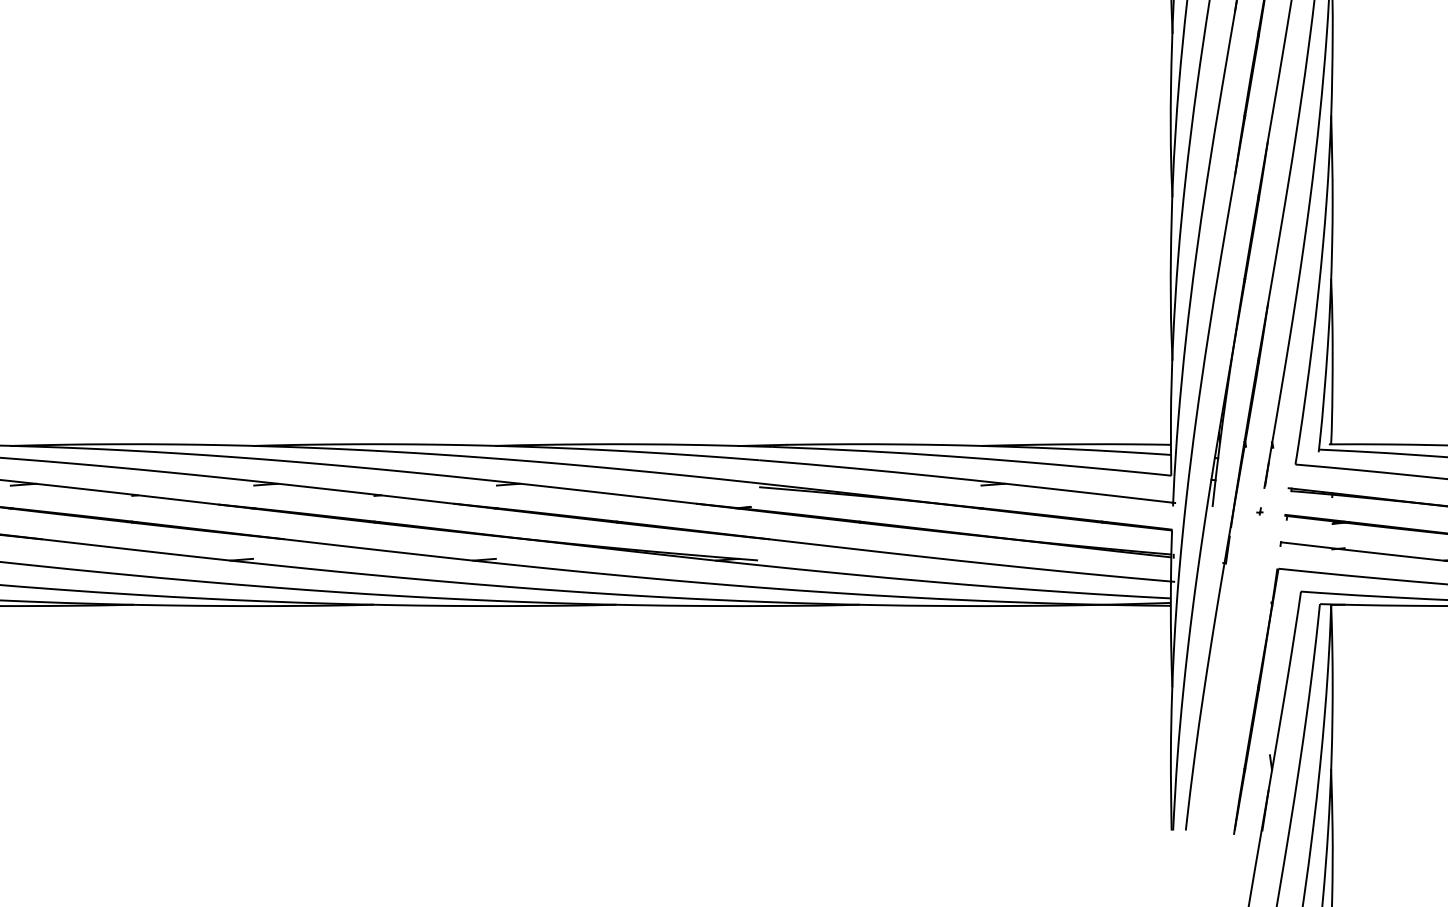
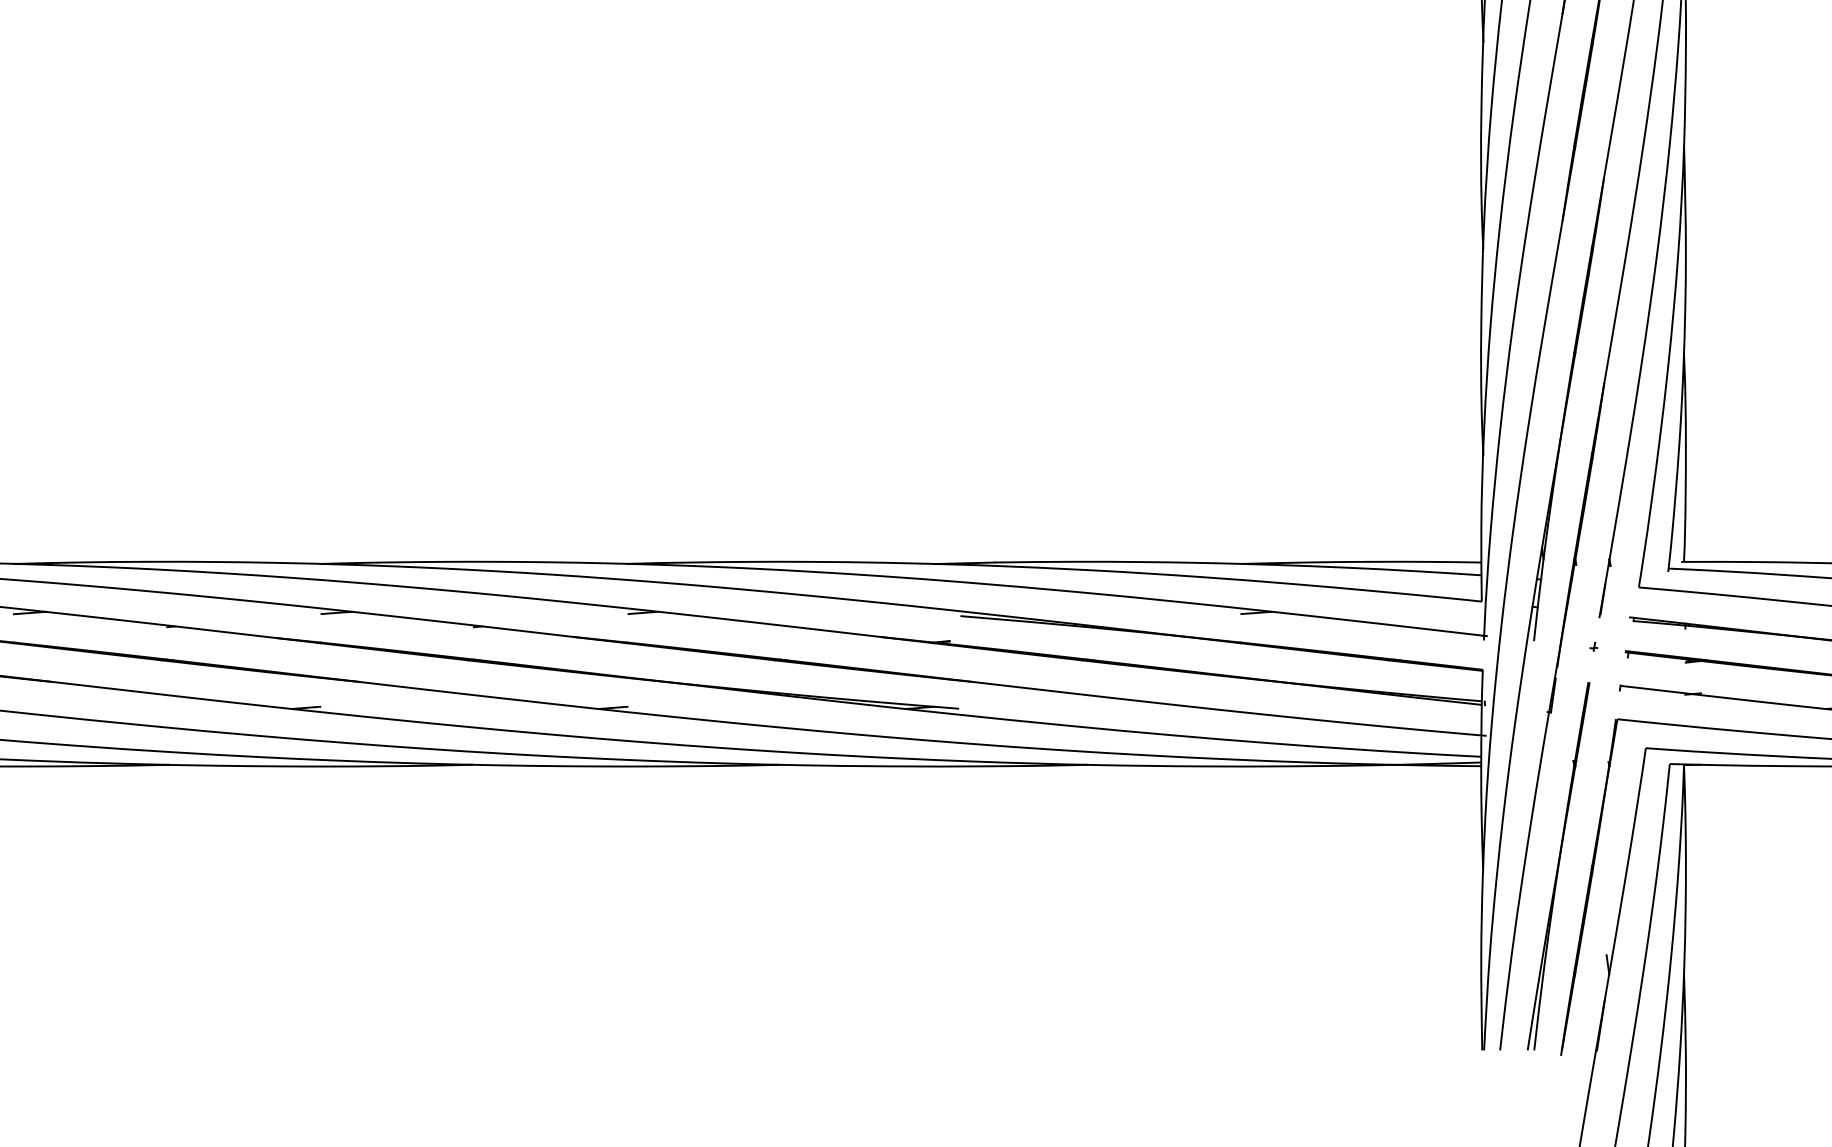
part: (1231, 684) -> (1557, 865), added

